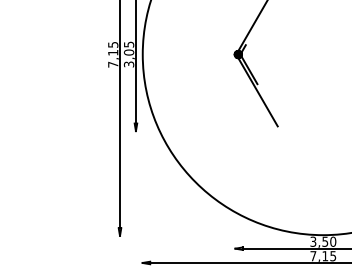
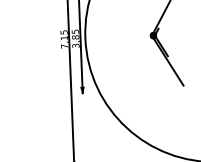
text: (128, 52) -> (75, 37), 3,05 -> 3,85

